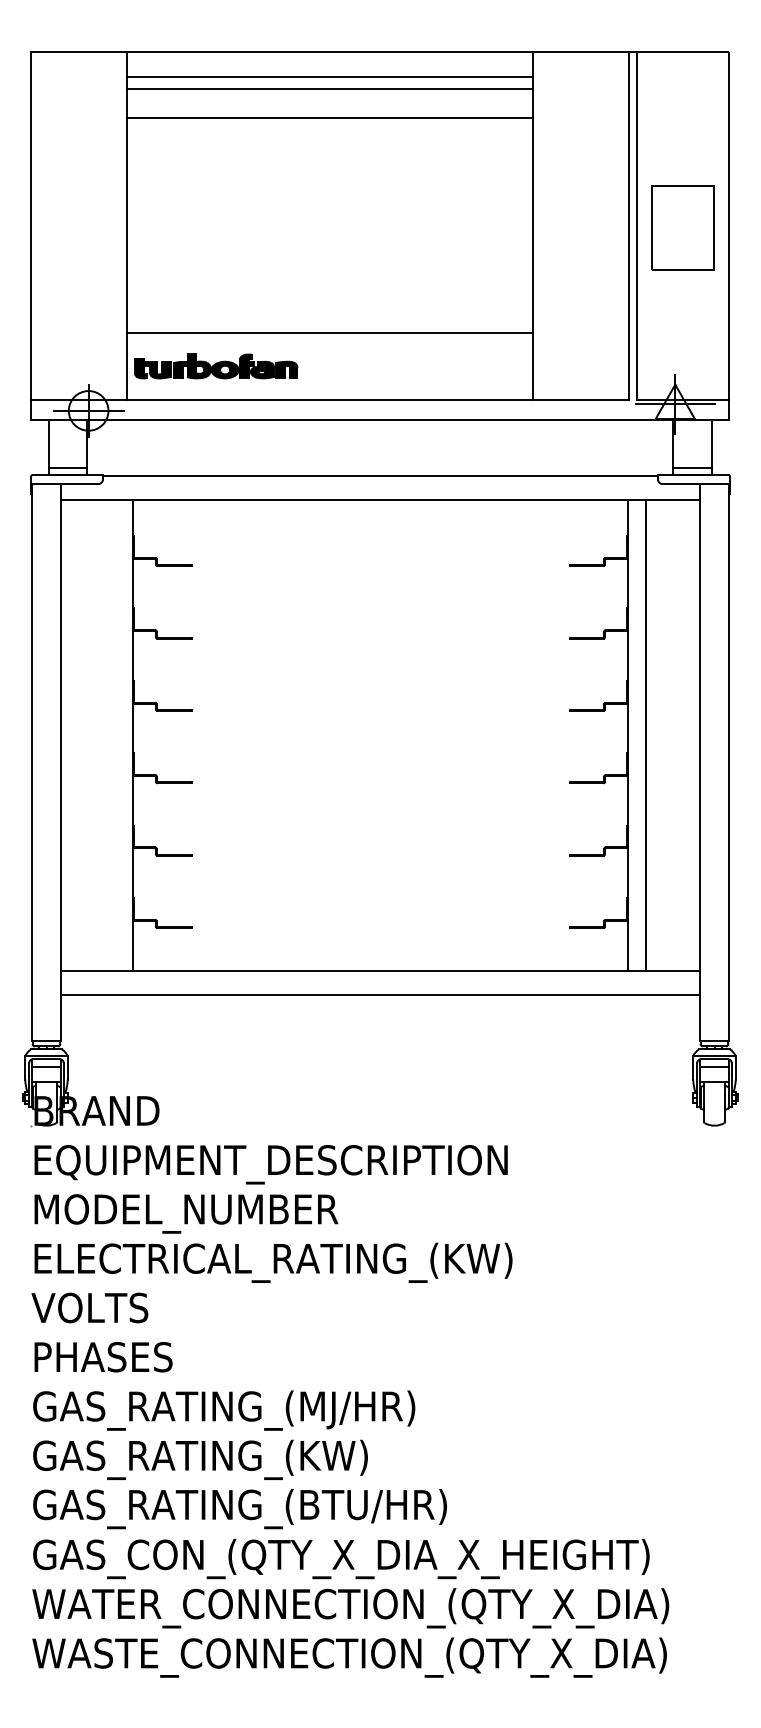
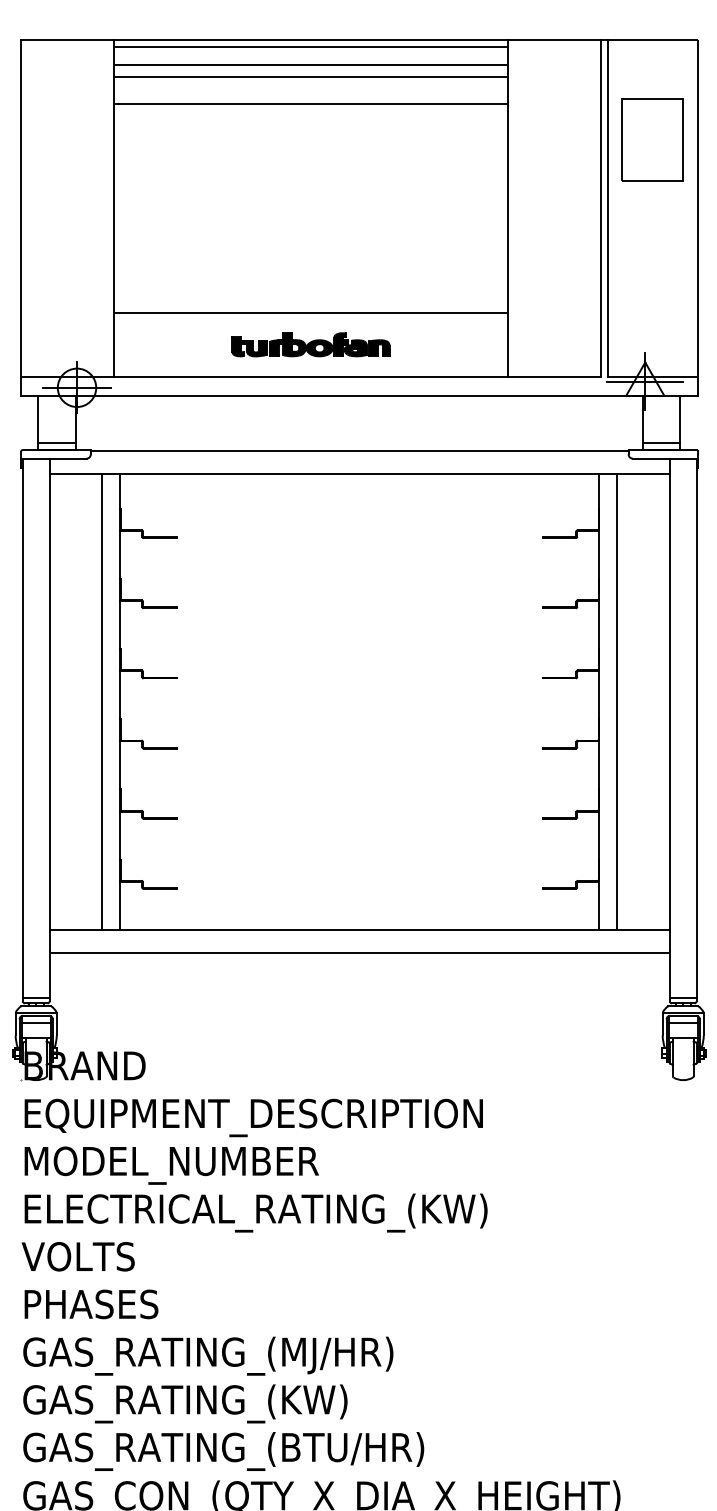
line: (330, 58) -> (311, 46), added
part: (682, 227) -> (652, 139), moved
part: (216, 366) -> (311, 344), moved
line: (114, 735) -> (102, 702), added

